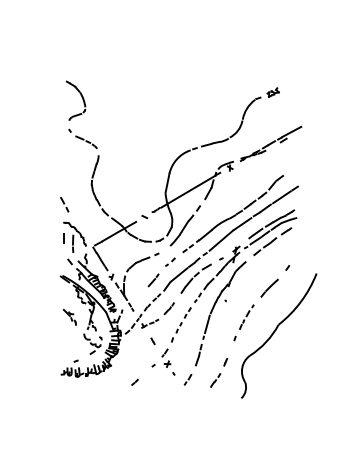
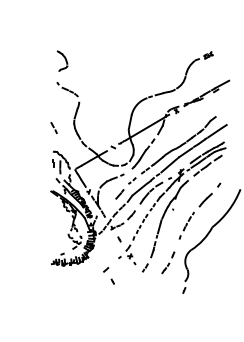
part: (76, 100) -> (62, 61), size x0.7
line: (64, 204) -> (53, 127), moved
part: (69, 316) -> (57, 221), removed
part: (143, 398) -> (112, 281), added
part: (240, 410) -> (184, 290), added

